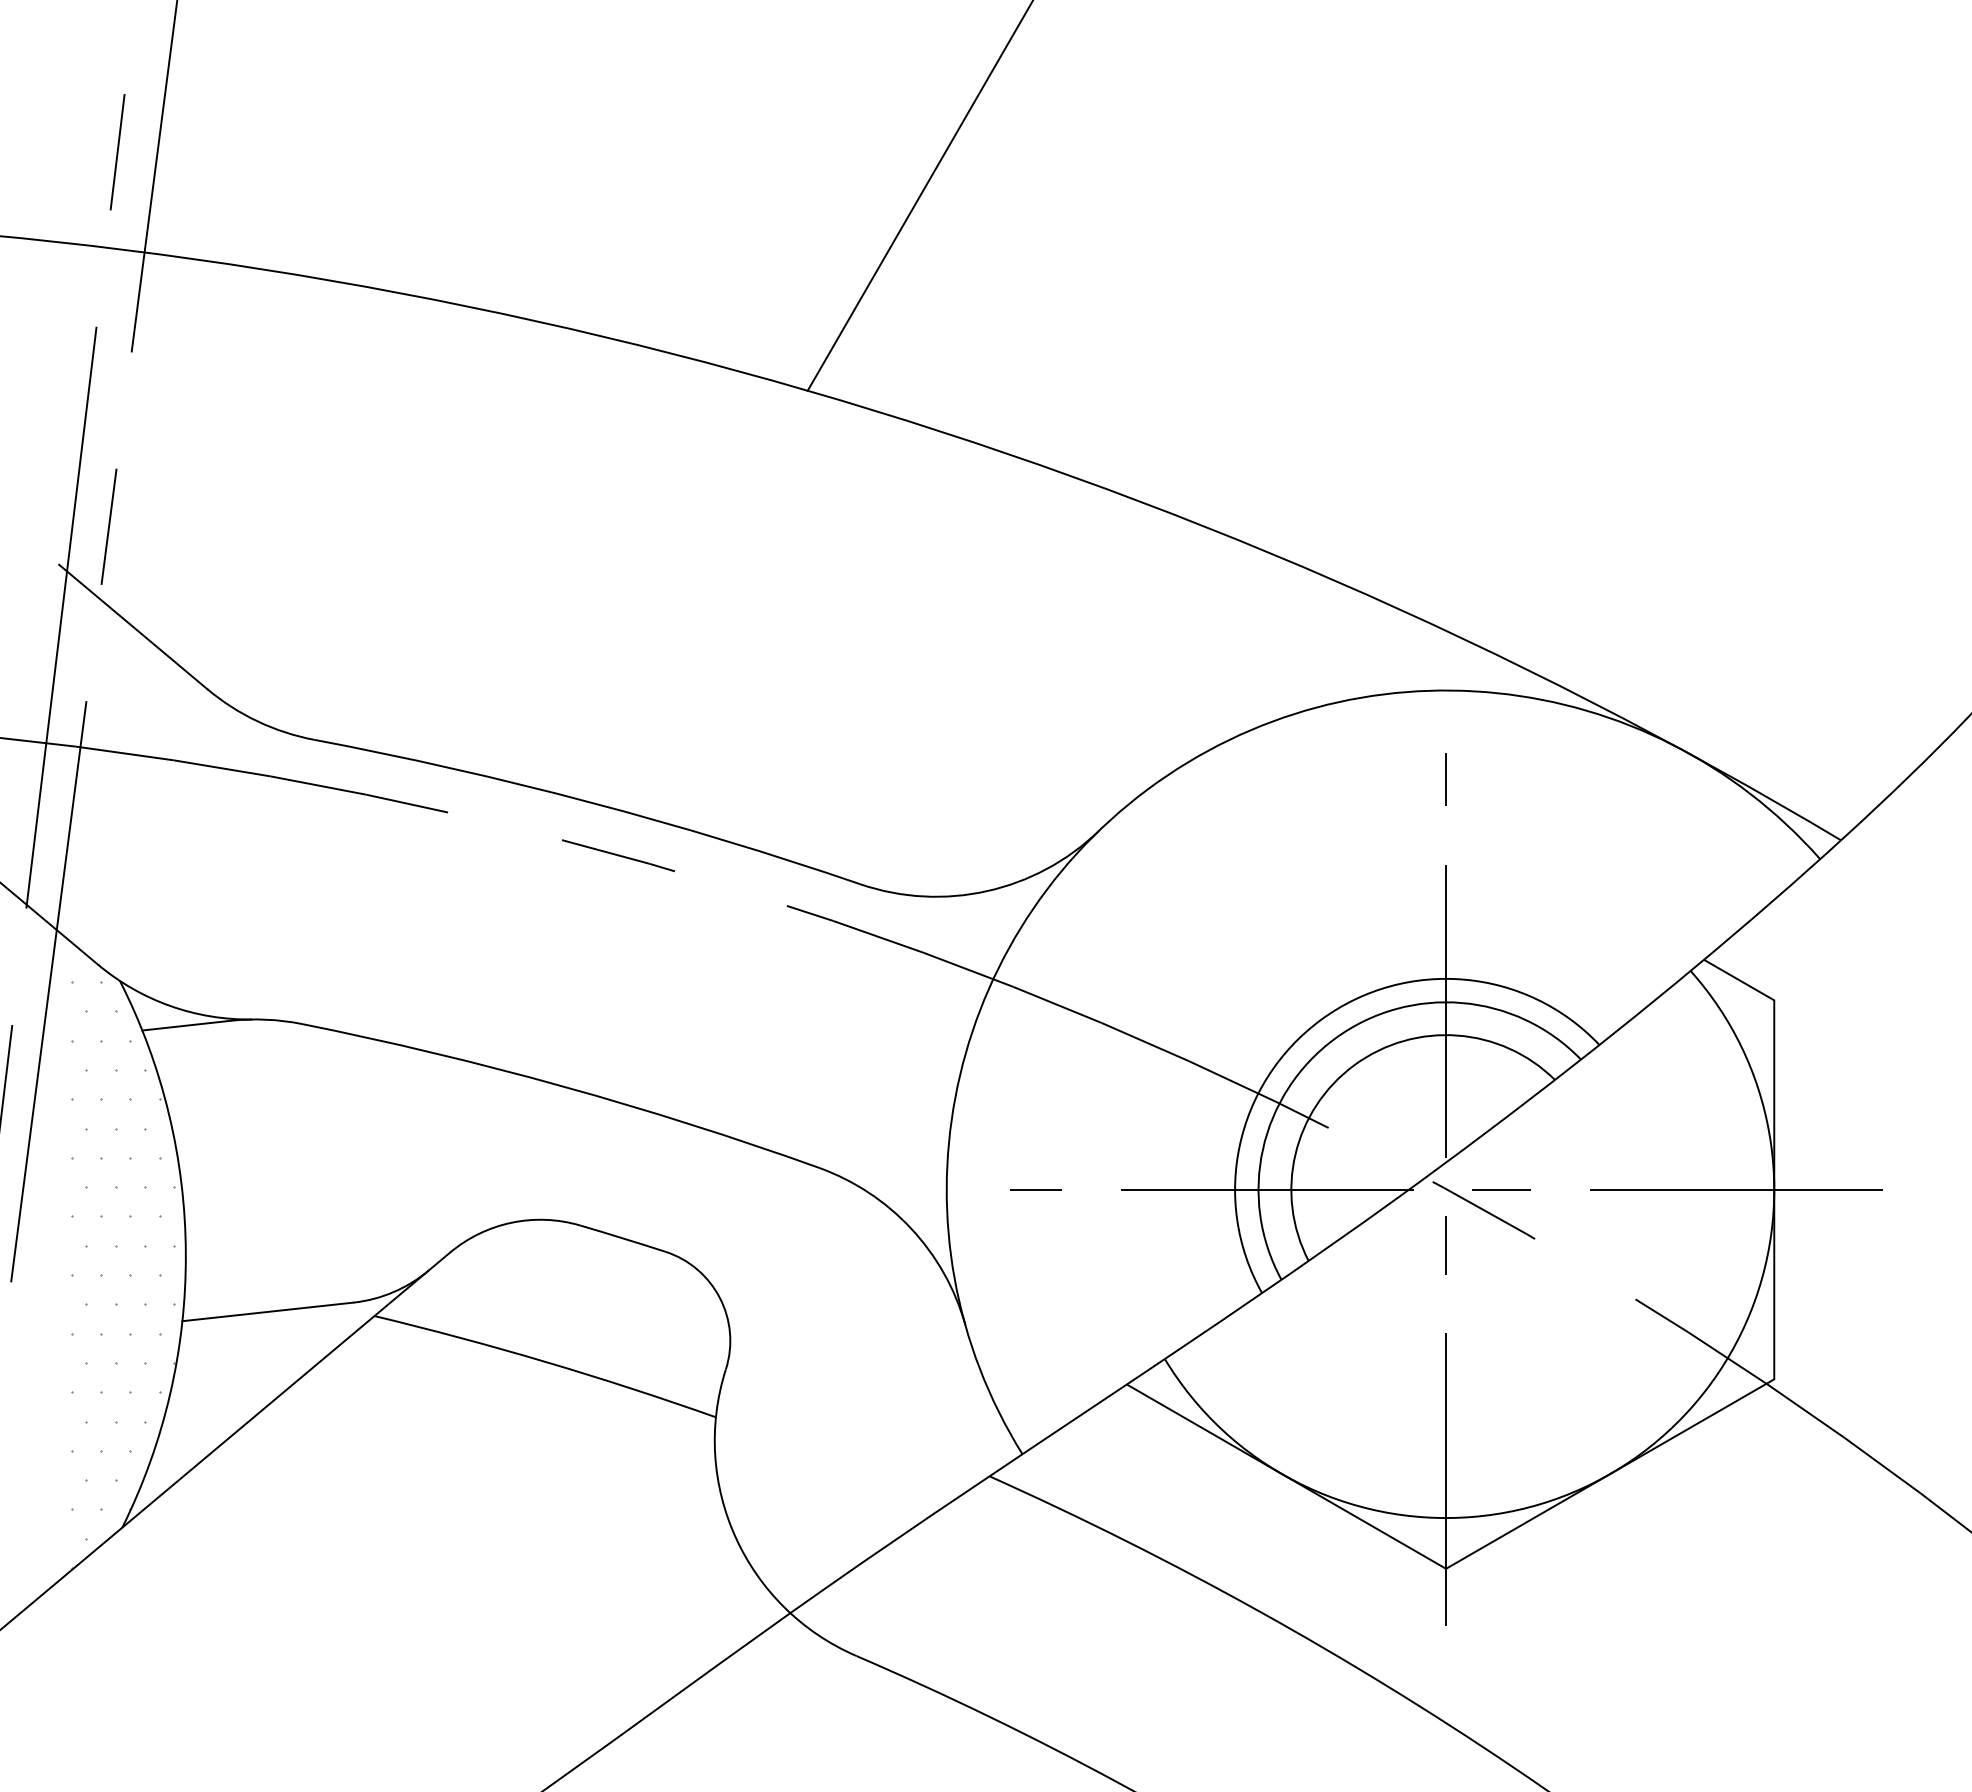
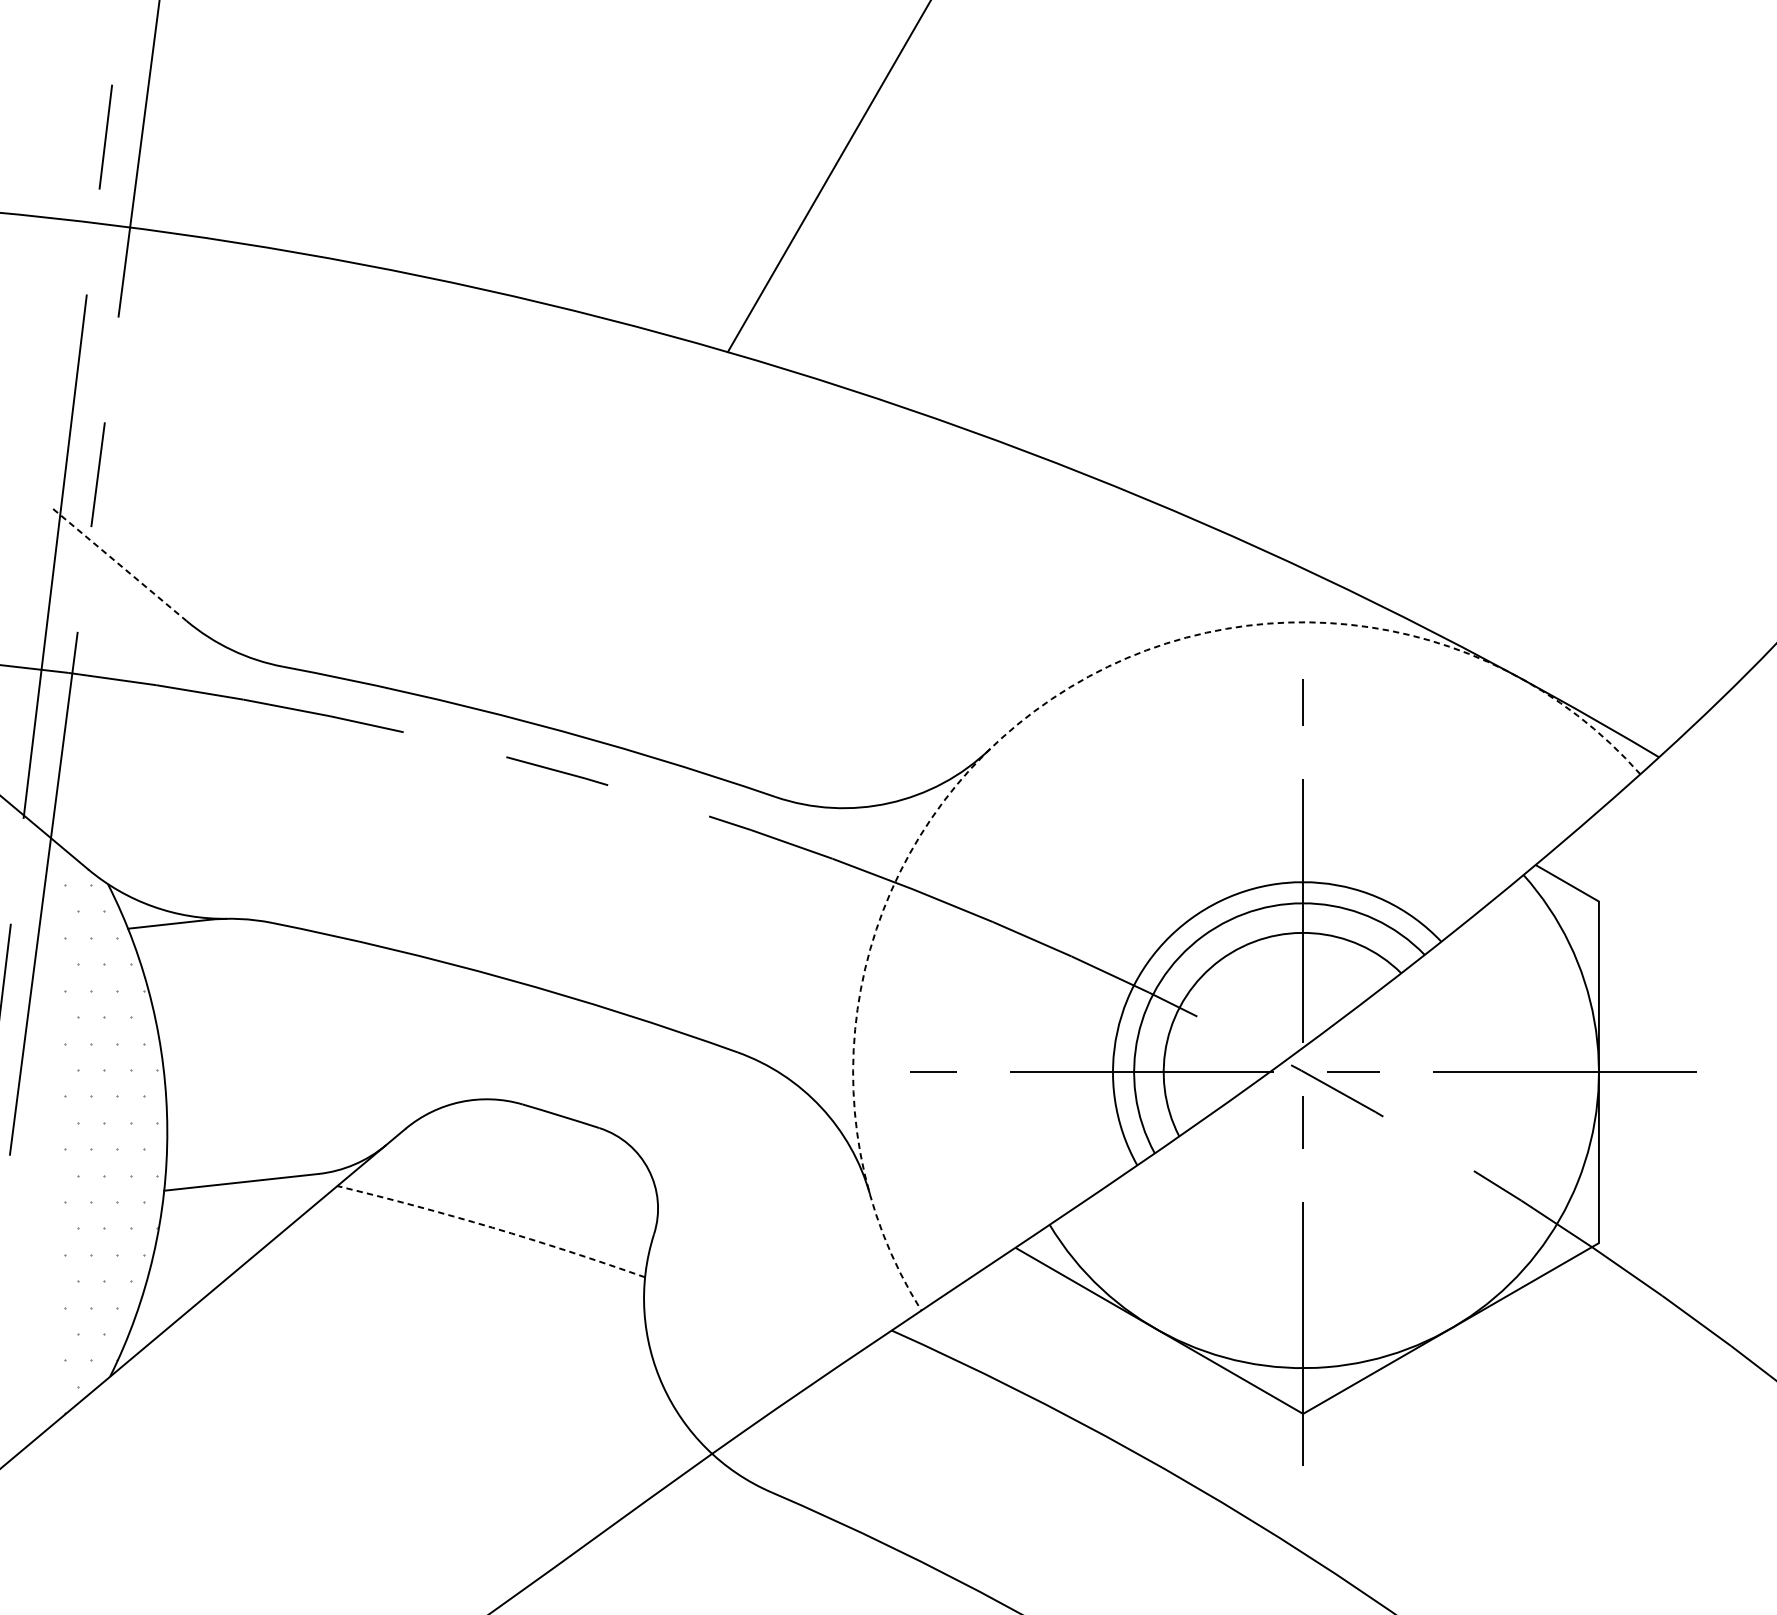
line: (133, 626) -> (120, 564), solid -> dashed
arc: (1147, 789) -> (1034, 711), solid -> dashed
arc: (546, 1362) -> (492, 1227), solid -> dashed

